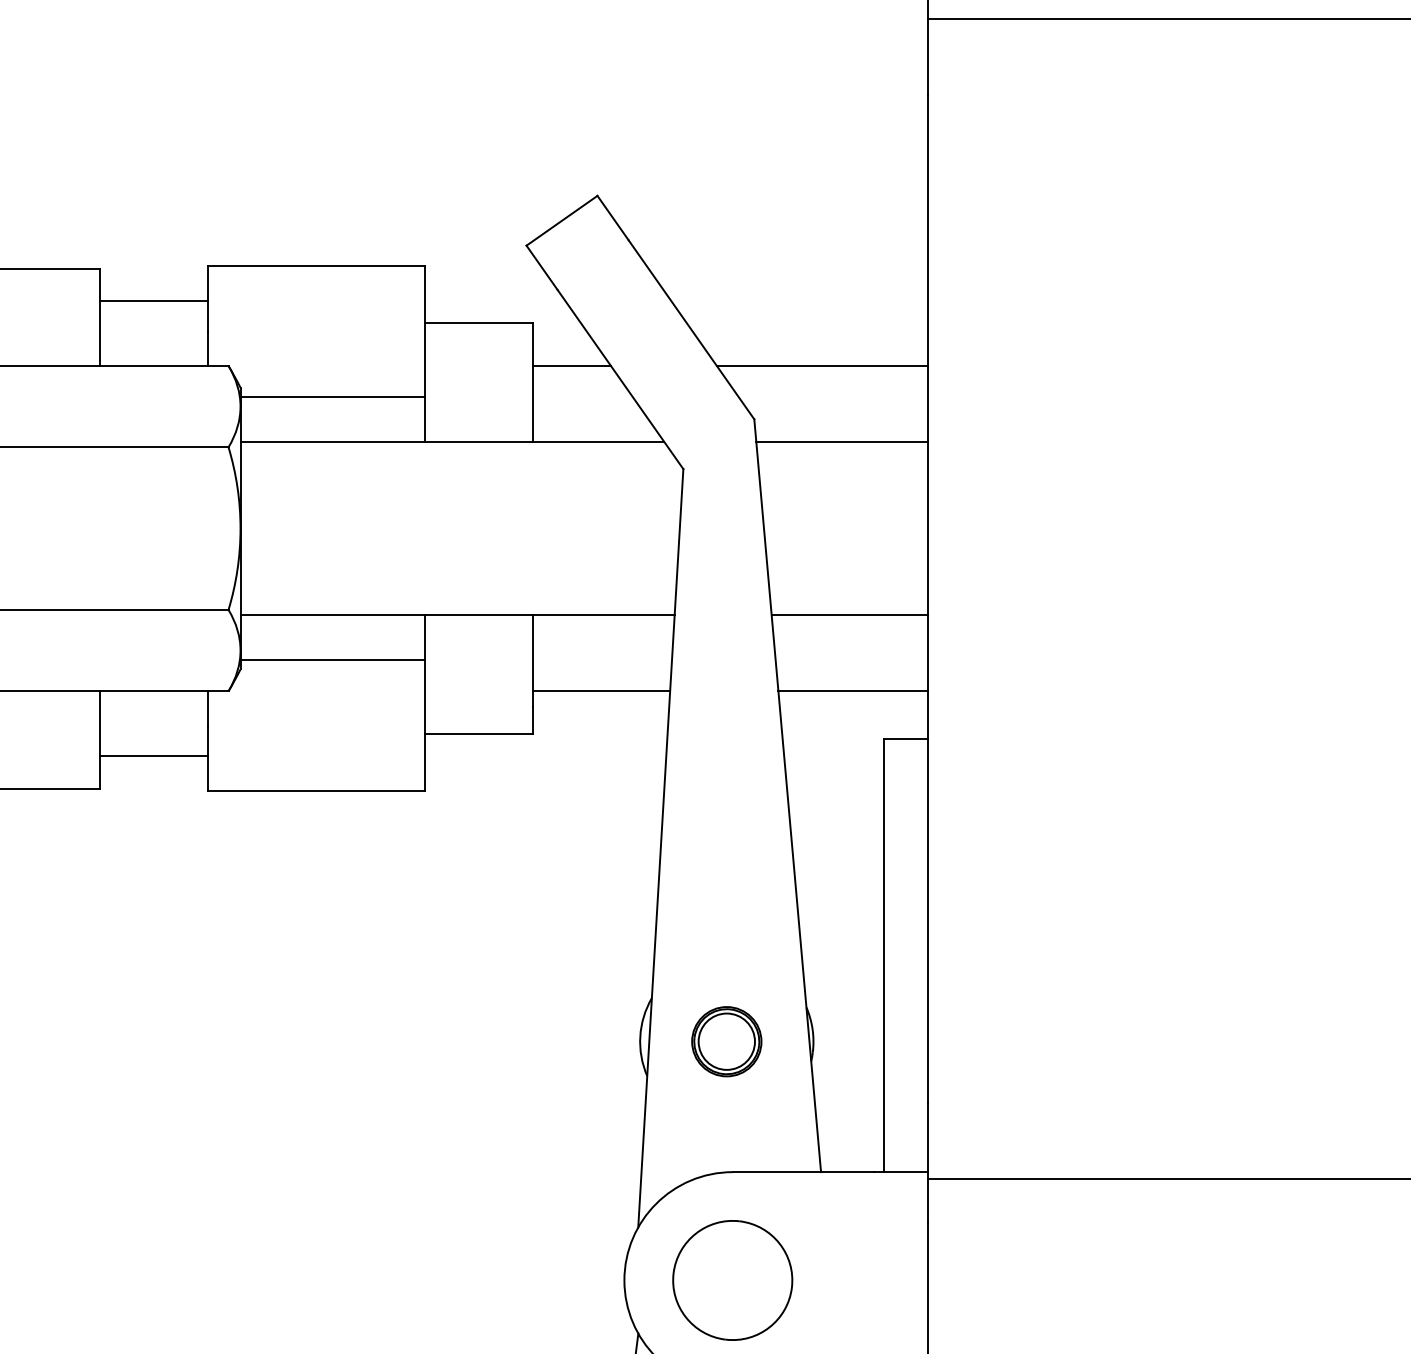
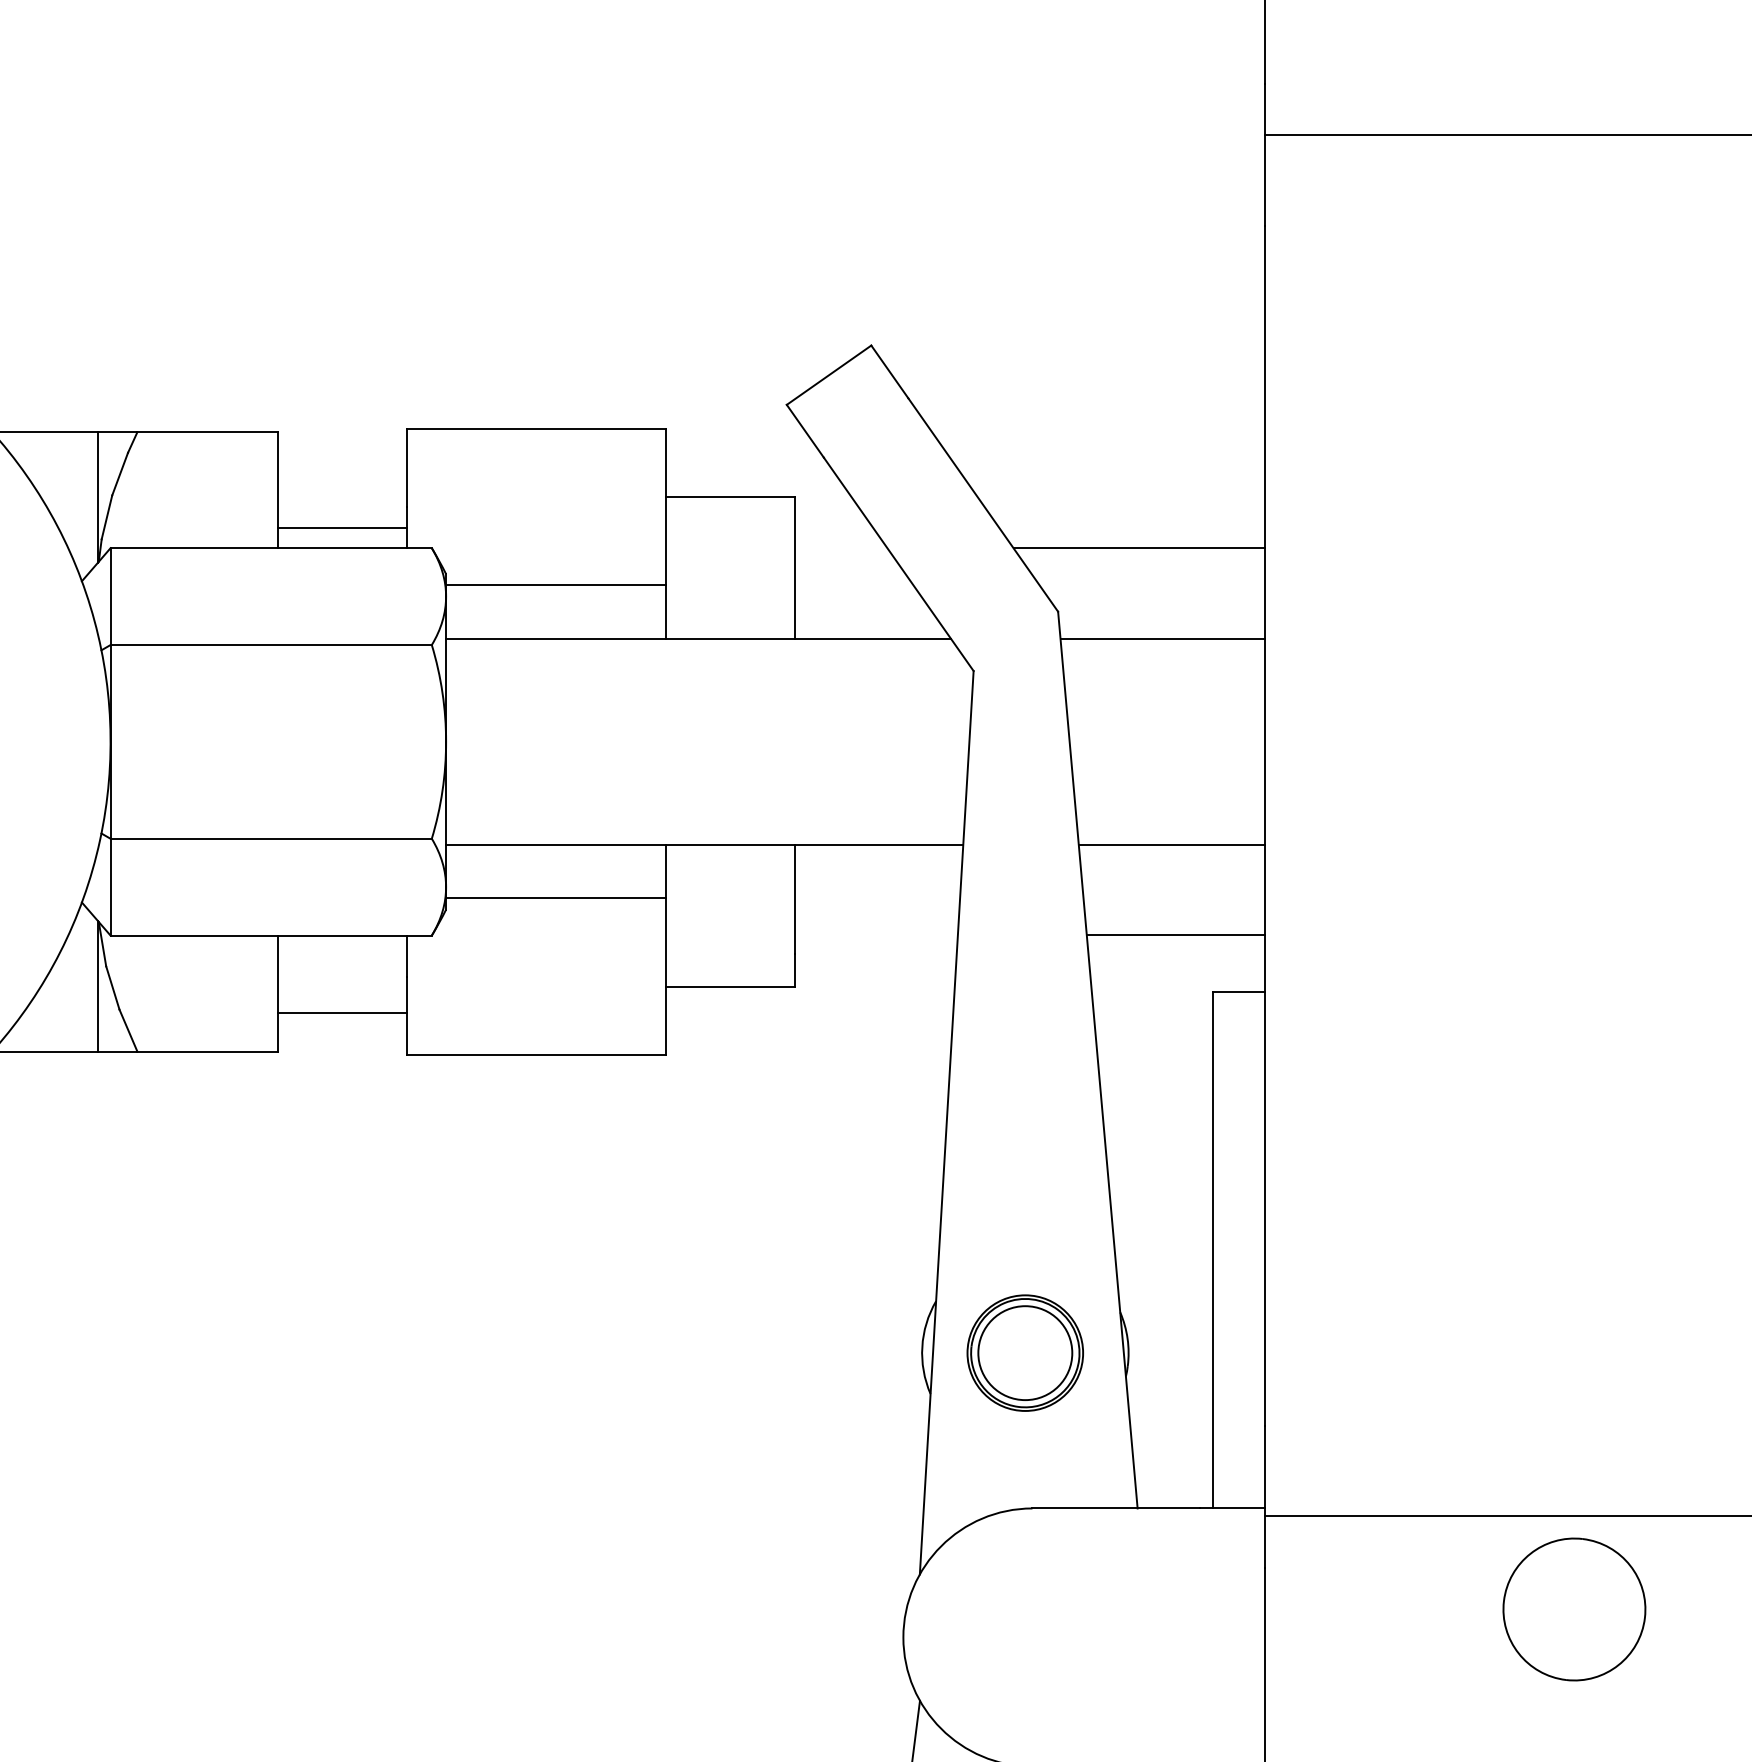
line: (153, 300) -> (342, 527), moved
line: (571, 366) -> (840, 548), removed
line: (600, 691) -> (875, 935), removed
part: (726, 1041) -> (1025, 1352), size x1.4
part: (732, 1280) -> (1574, 1609), moved

